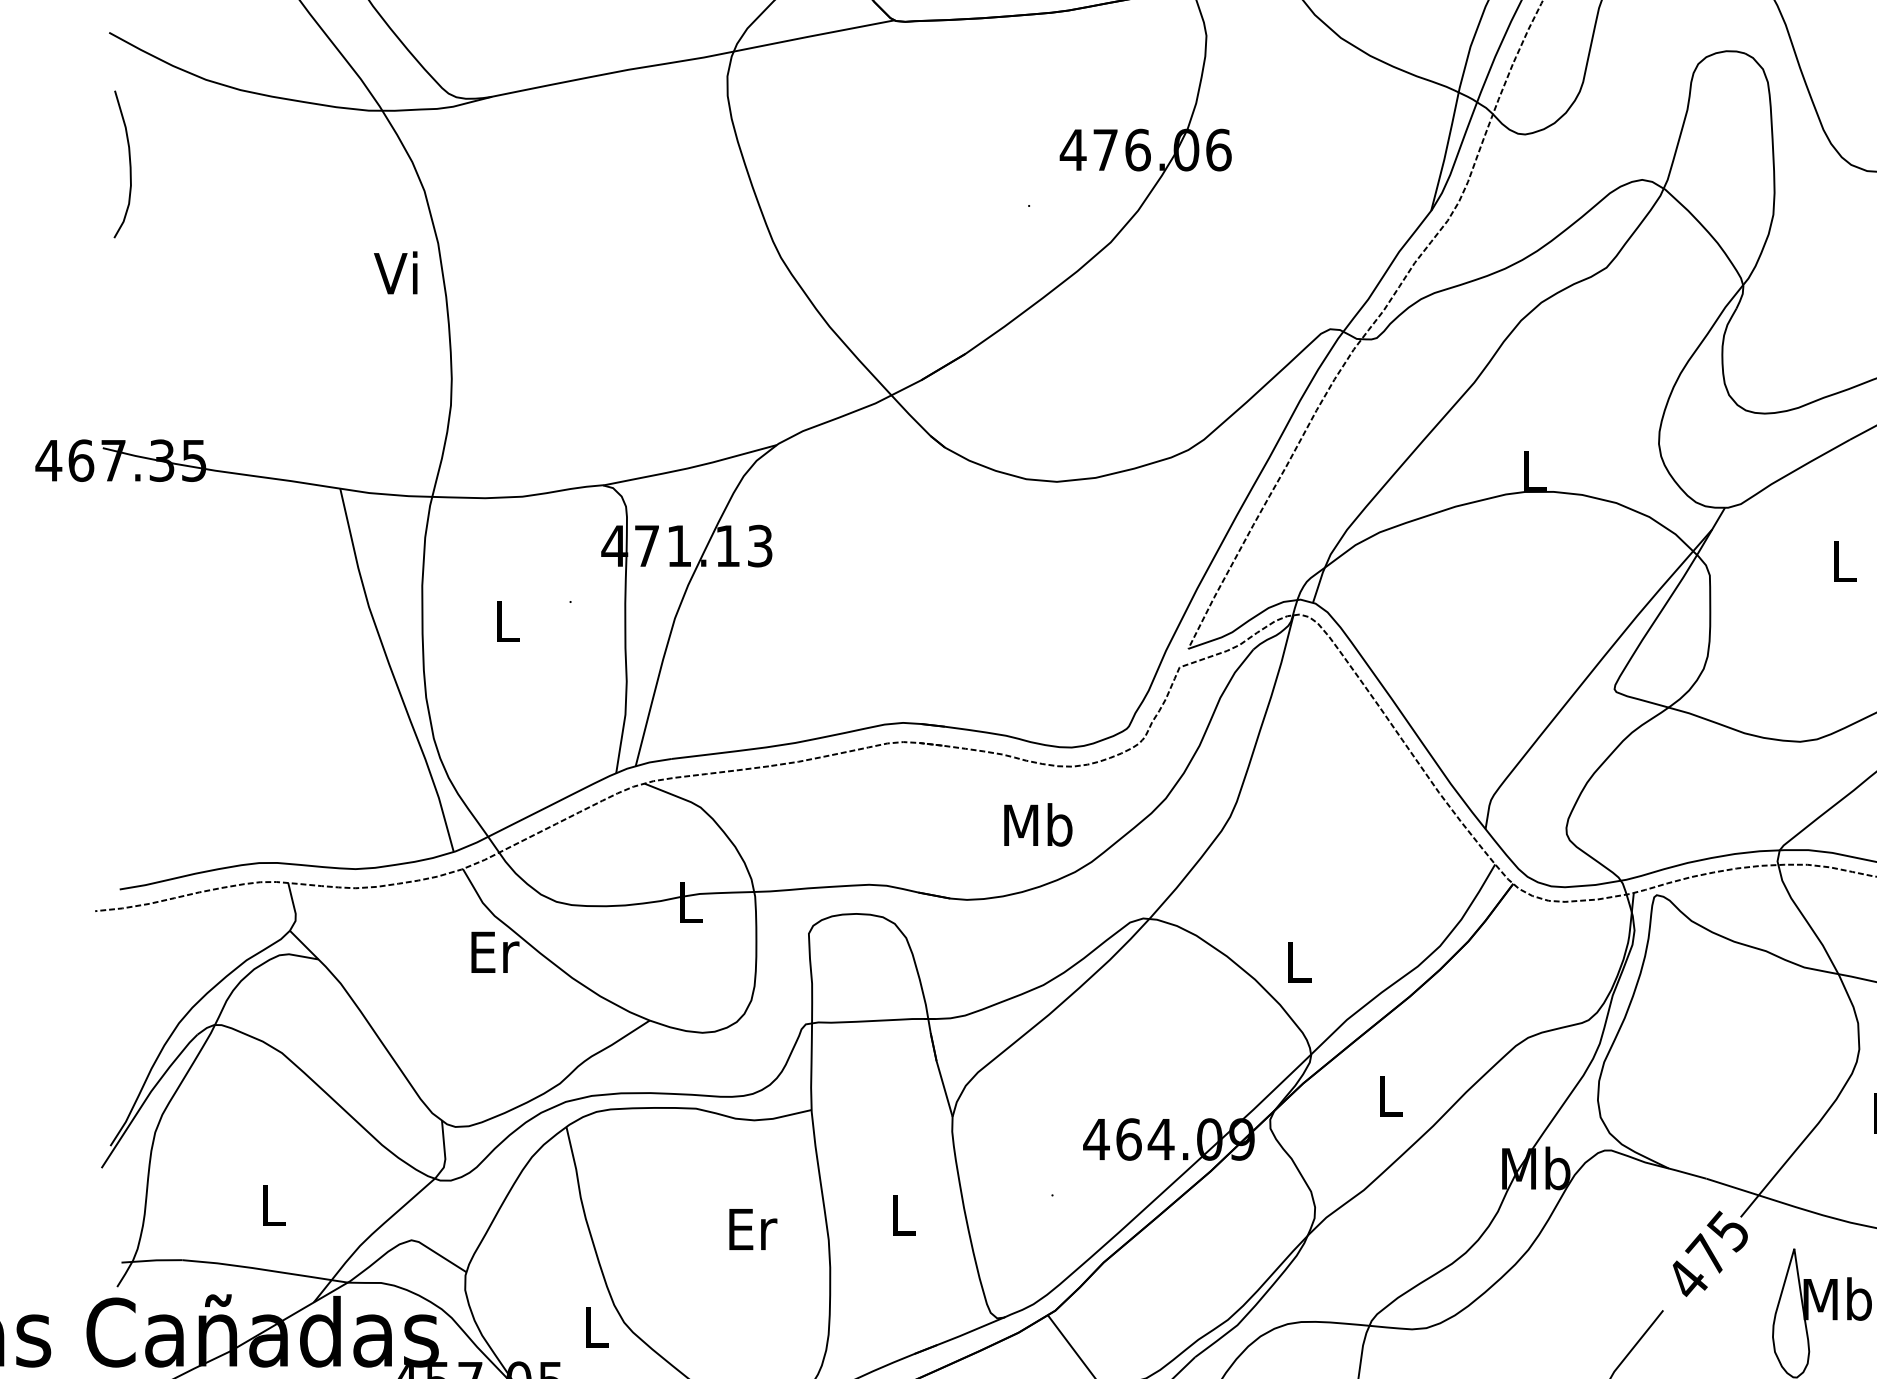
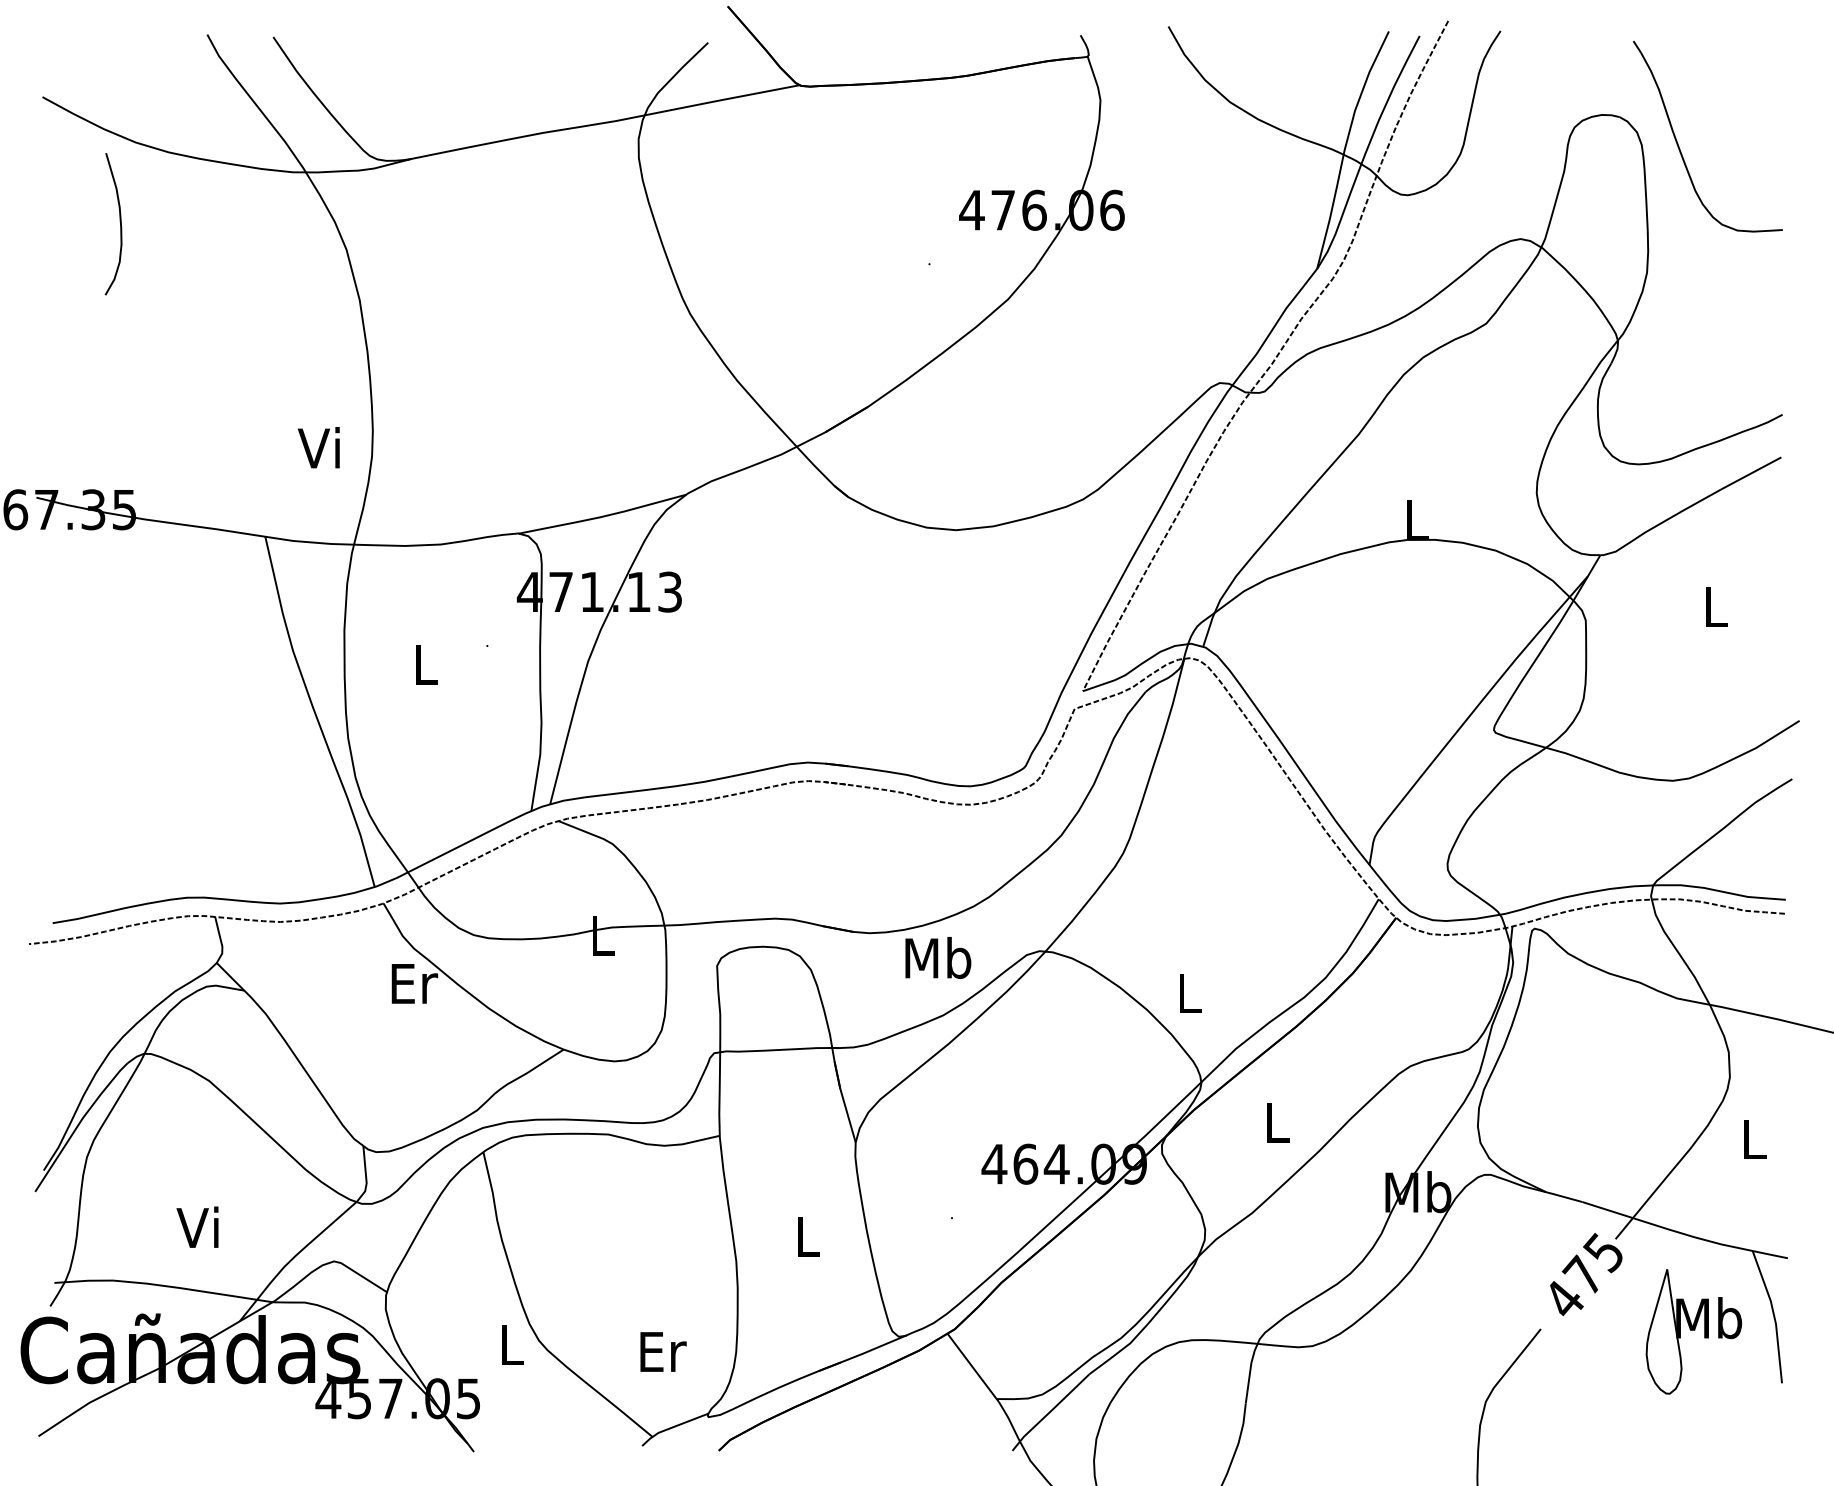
curve: (128, 161) -> (119, 221), moved
text: (395, 272) -> (318, 447), moved
text: (1038, 824) -> (938, 957), moved
text: (269, 1204) -> (197, 1226), L -> Vi
text: (753, 1228) -> (663, 1351), moved

